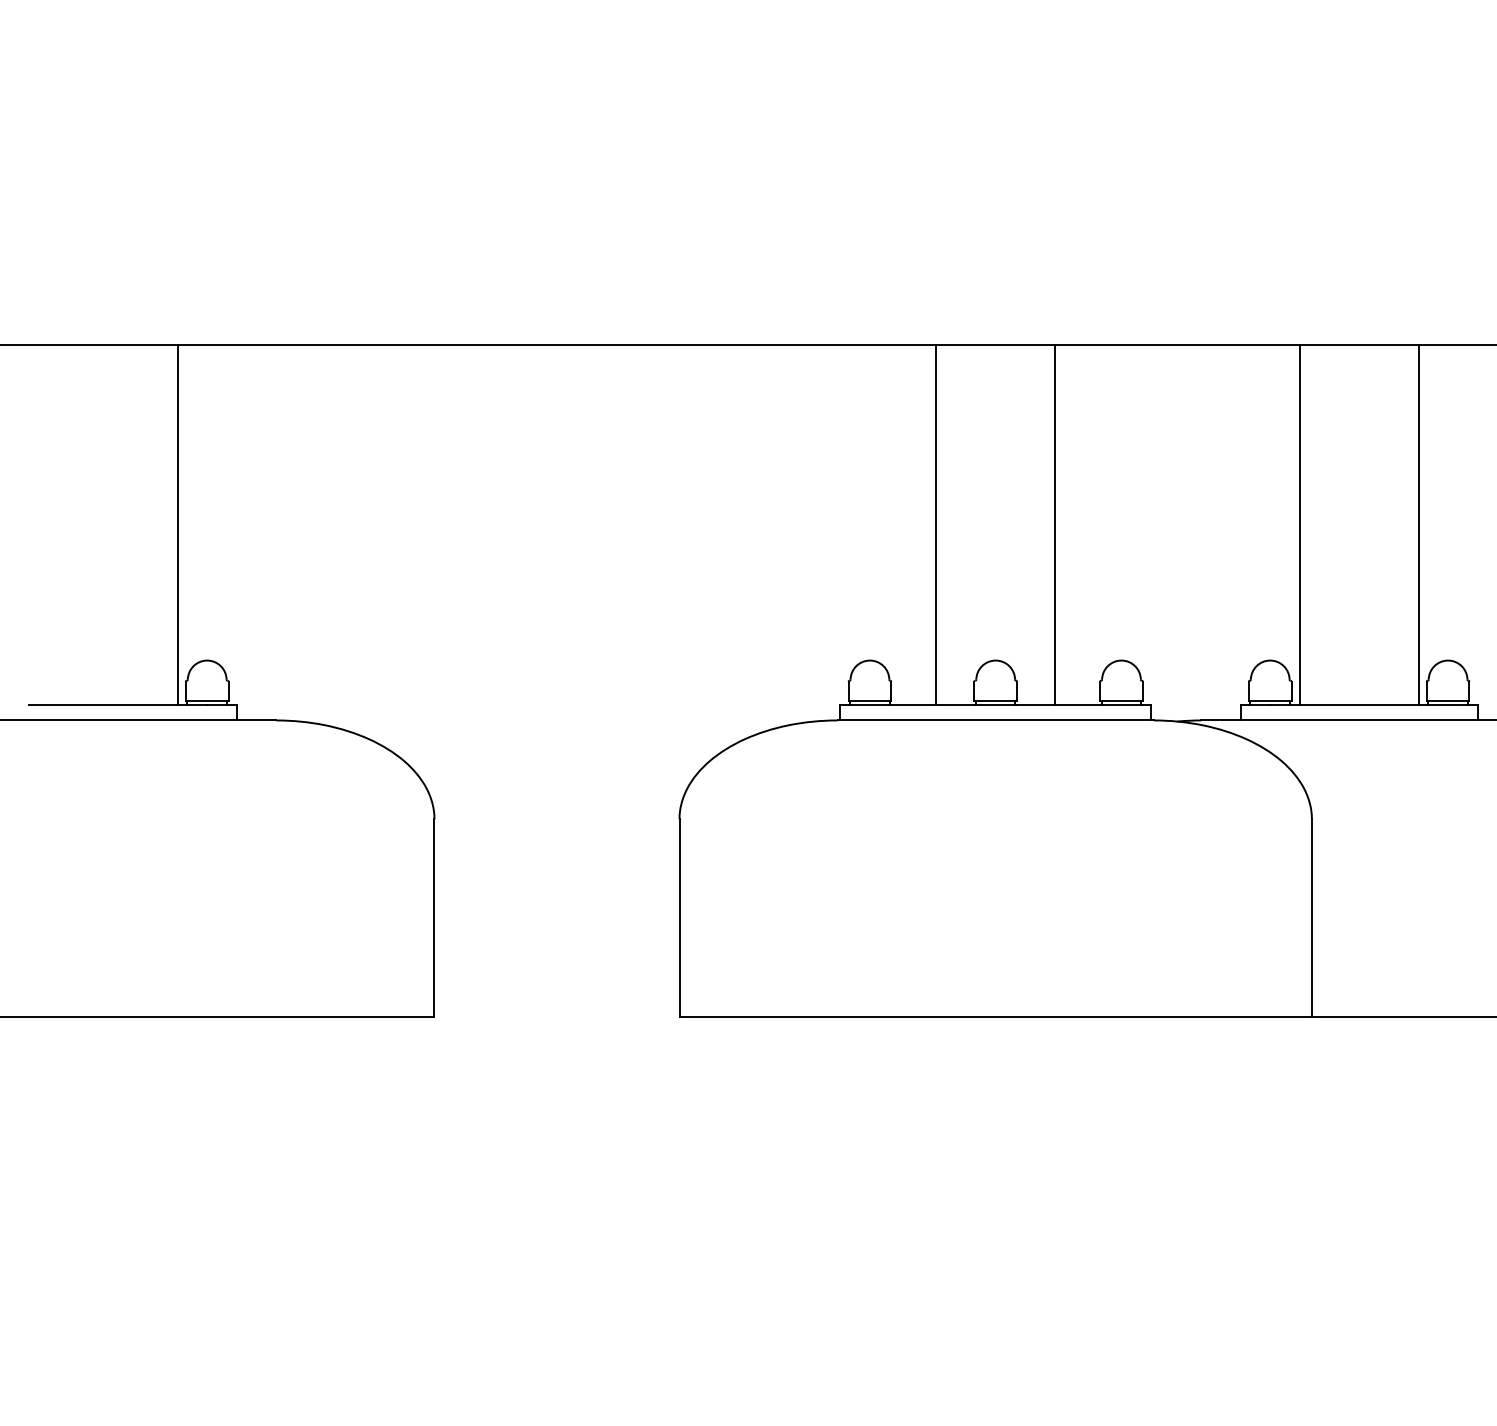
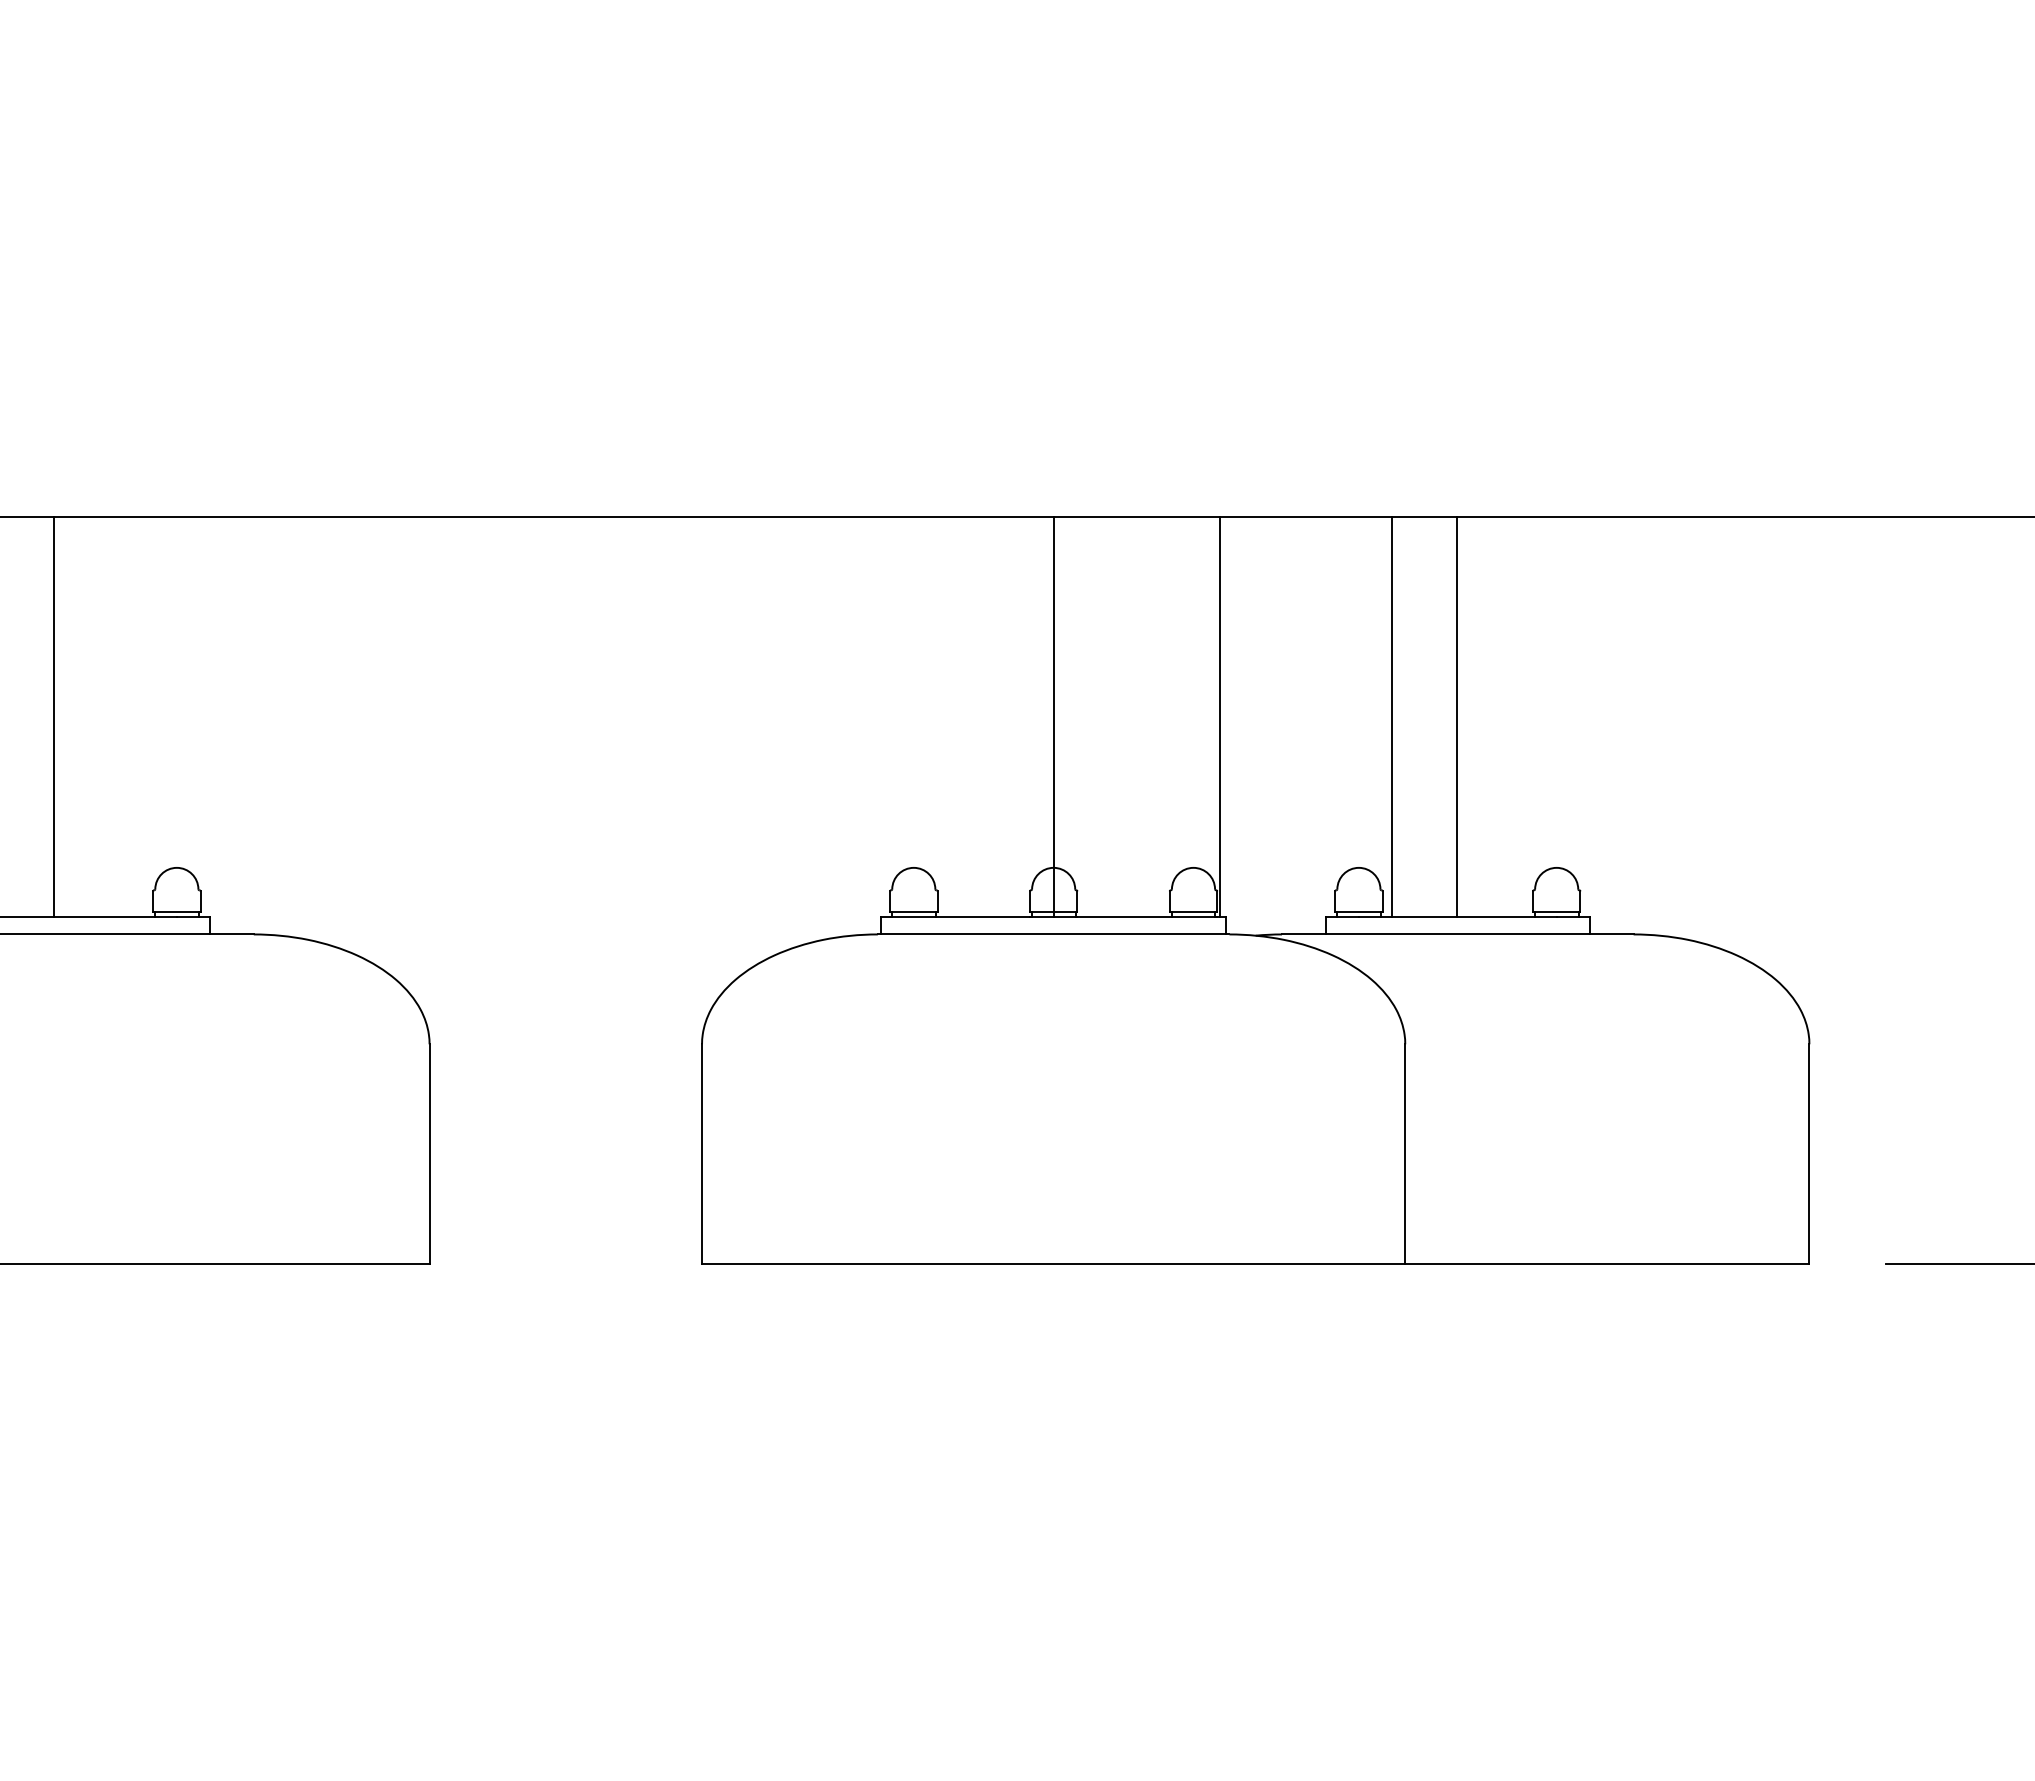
line: (178, 524) -> (54, 716), moved
line: (936, 524) -> (1054, 716), moved
line: (1054, 524) -> (1219, 716), moved
line: (1419, 524) -> (1457, 716), moved

